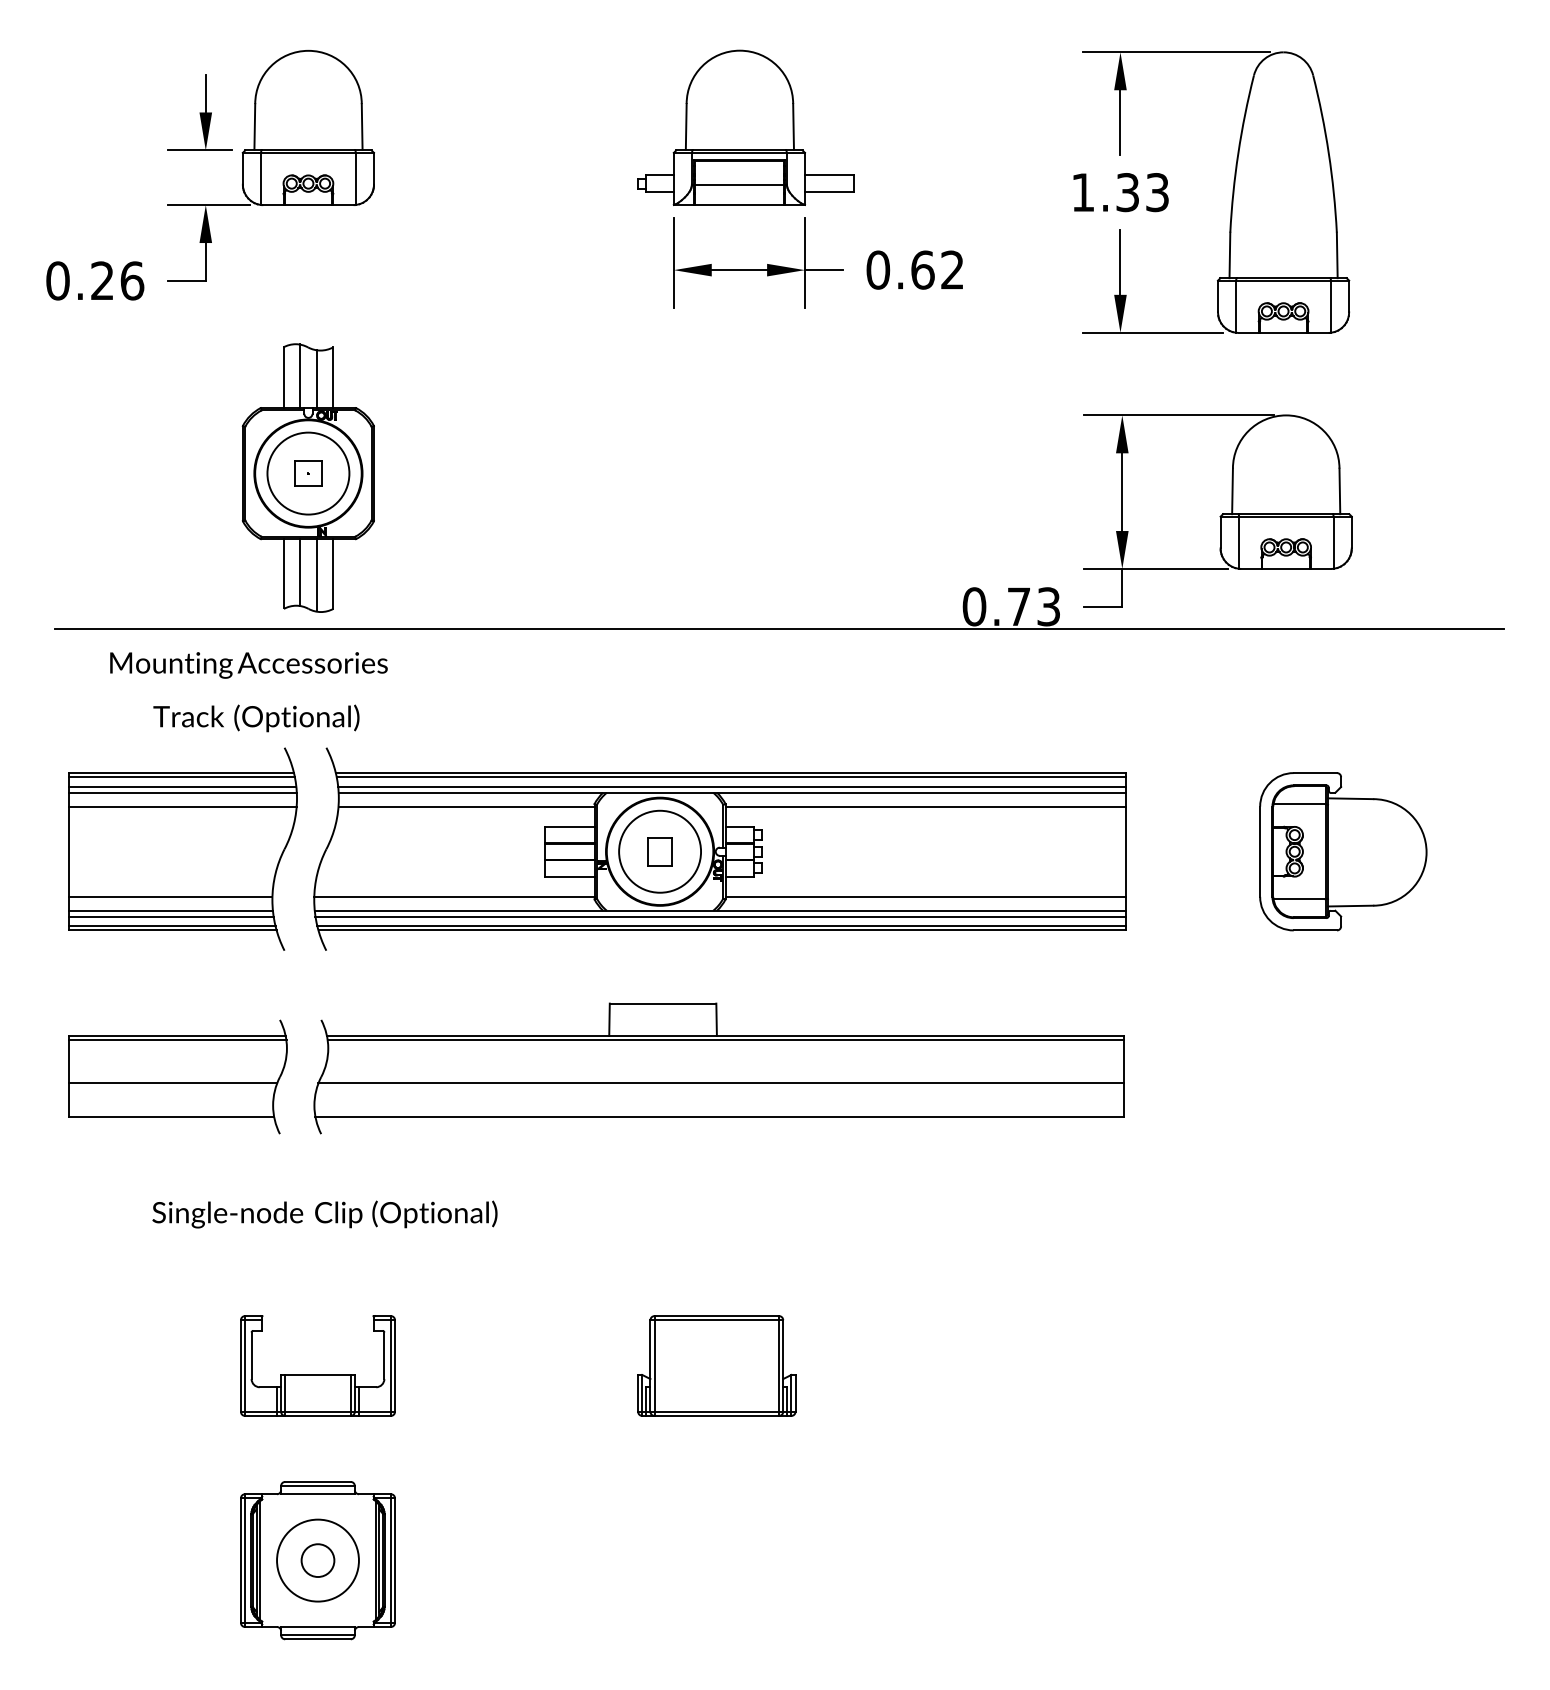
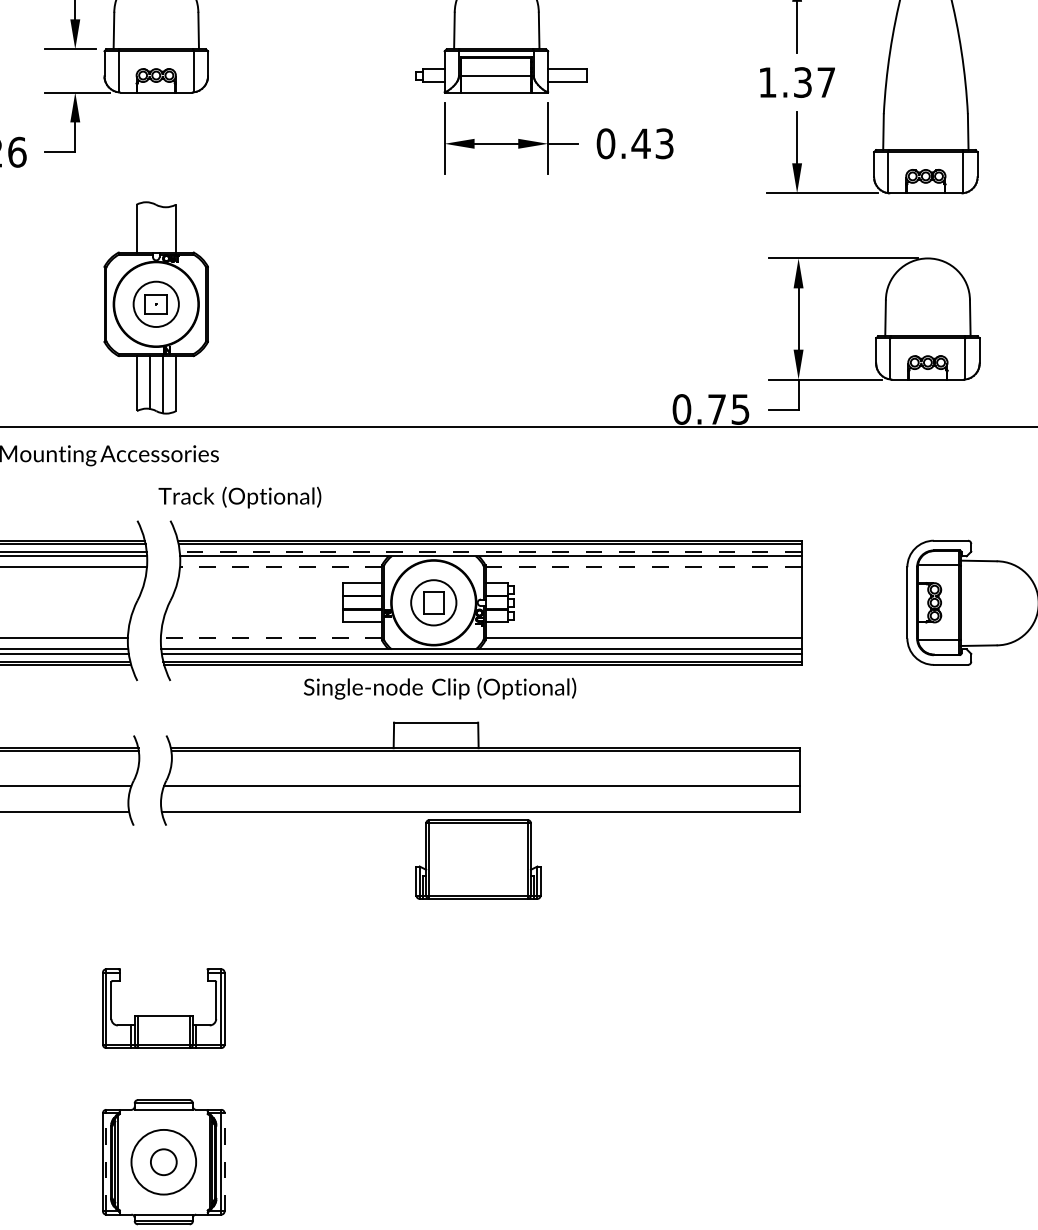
text: (1157, 192) -> (826, 82), 1.33 -> 1.37
text: (936, 269) -> (651, 143), 0.62 -> 0.43
line: (300, 376) -> (150, 227), removed
line: (316, 379) -> (162, 230), removed
circle: (308, 473) -> (156, 304), size x0.7
text: (1048, 606) -> (740, 409), 0.73 -> 0.75
text: (256, 718) -> (239, 497), moved
line: (732, 787) -> (490, 552), solid -> dashed
line: (466, 806) -> (281, 567), solid -> dashed
line: (925, 806) -> (643, 567), solid -> dashed
circle: (660, 851) -> (434, 602), size x0.7
line: (453, 896) -> (270, 638), solid -> dashed
text: (324, 1214) -> (439, 688), moved
part: (716, 1365) -> (478, 859), moved
line: (245, 1560) -> (106, 1162), solid -> dashed
line: (395, 1560) -> (224, 1162), solid -> dashed

